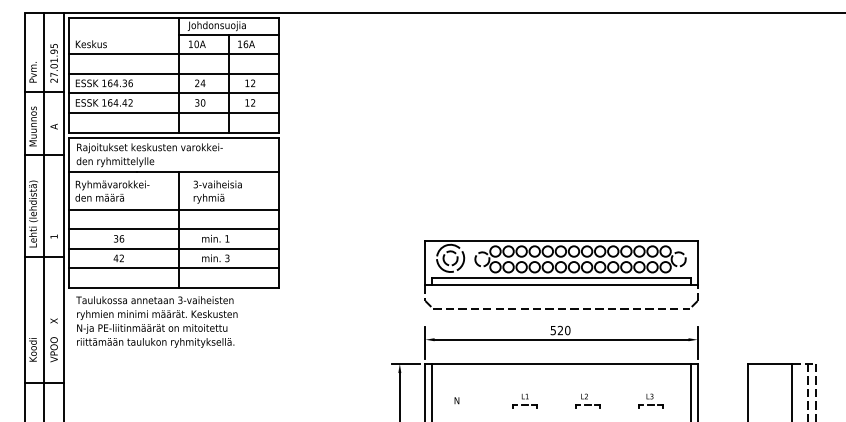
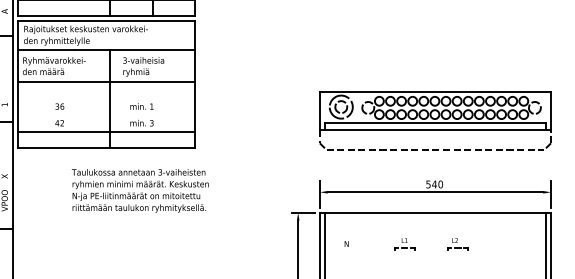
line: (173, 229) -> (106, 98), removed
line: (173, 248) -> (106, 114), removed
part: (561, 274) -> (435, 120), moved
text: (156, 321) -> (140, 190), moved
text: (560, 330) -> (434, 184), 520 -> 540
part: (650, 400) -> (510, 243), removed

